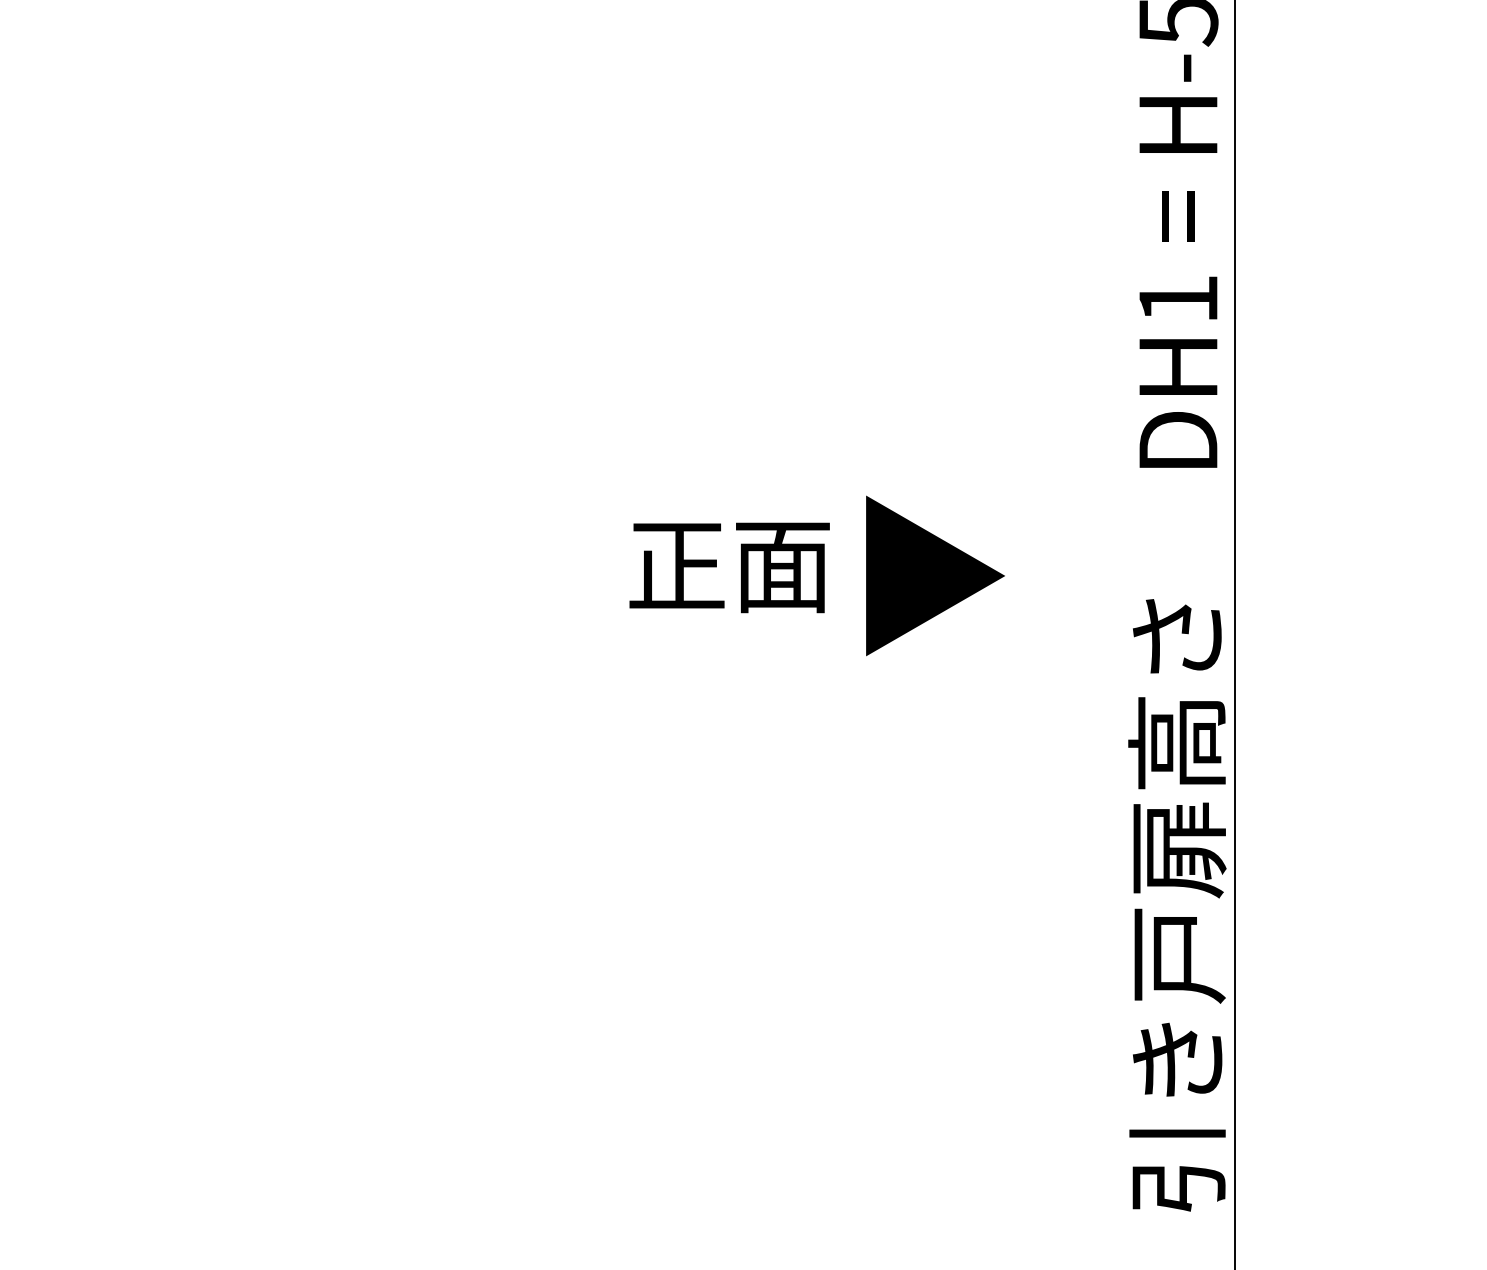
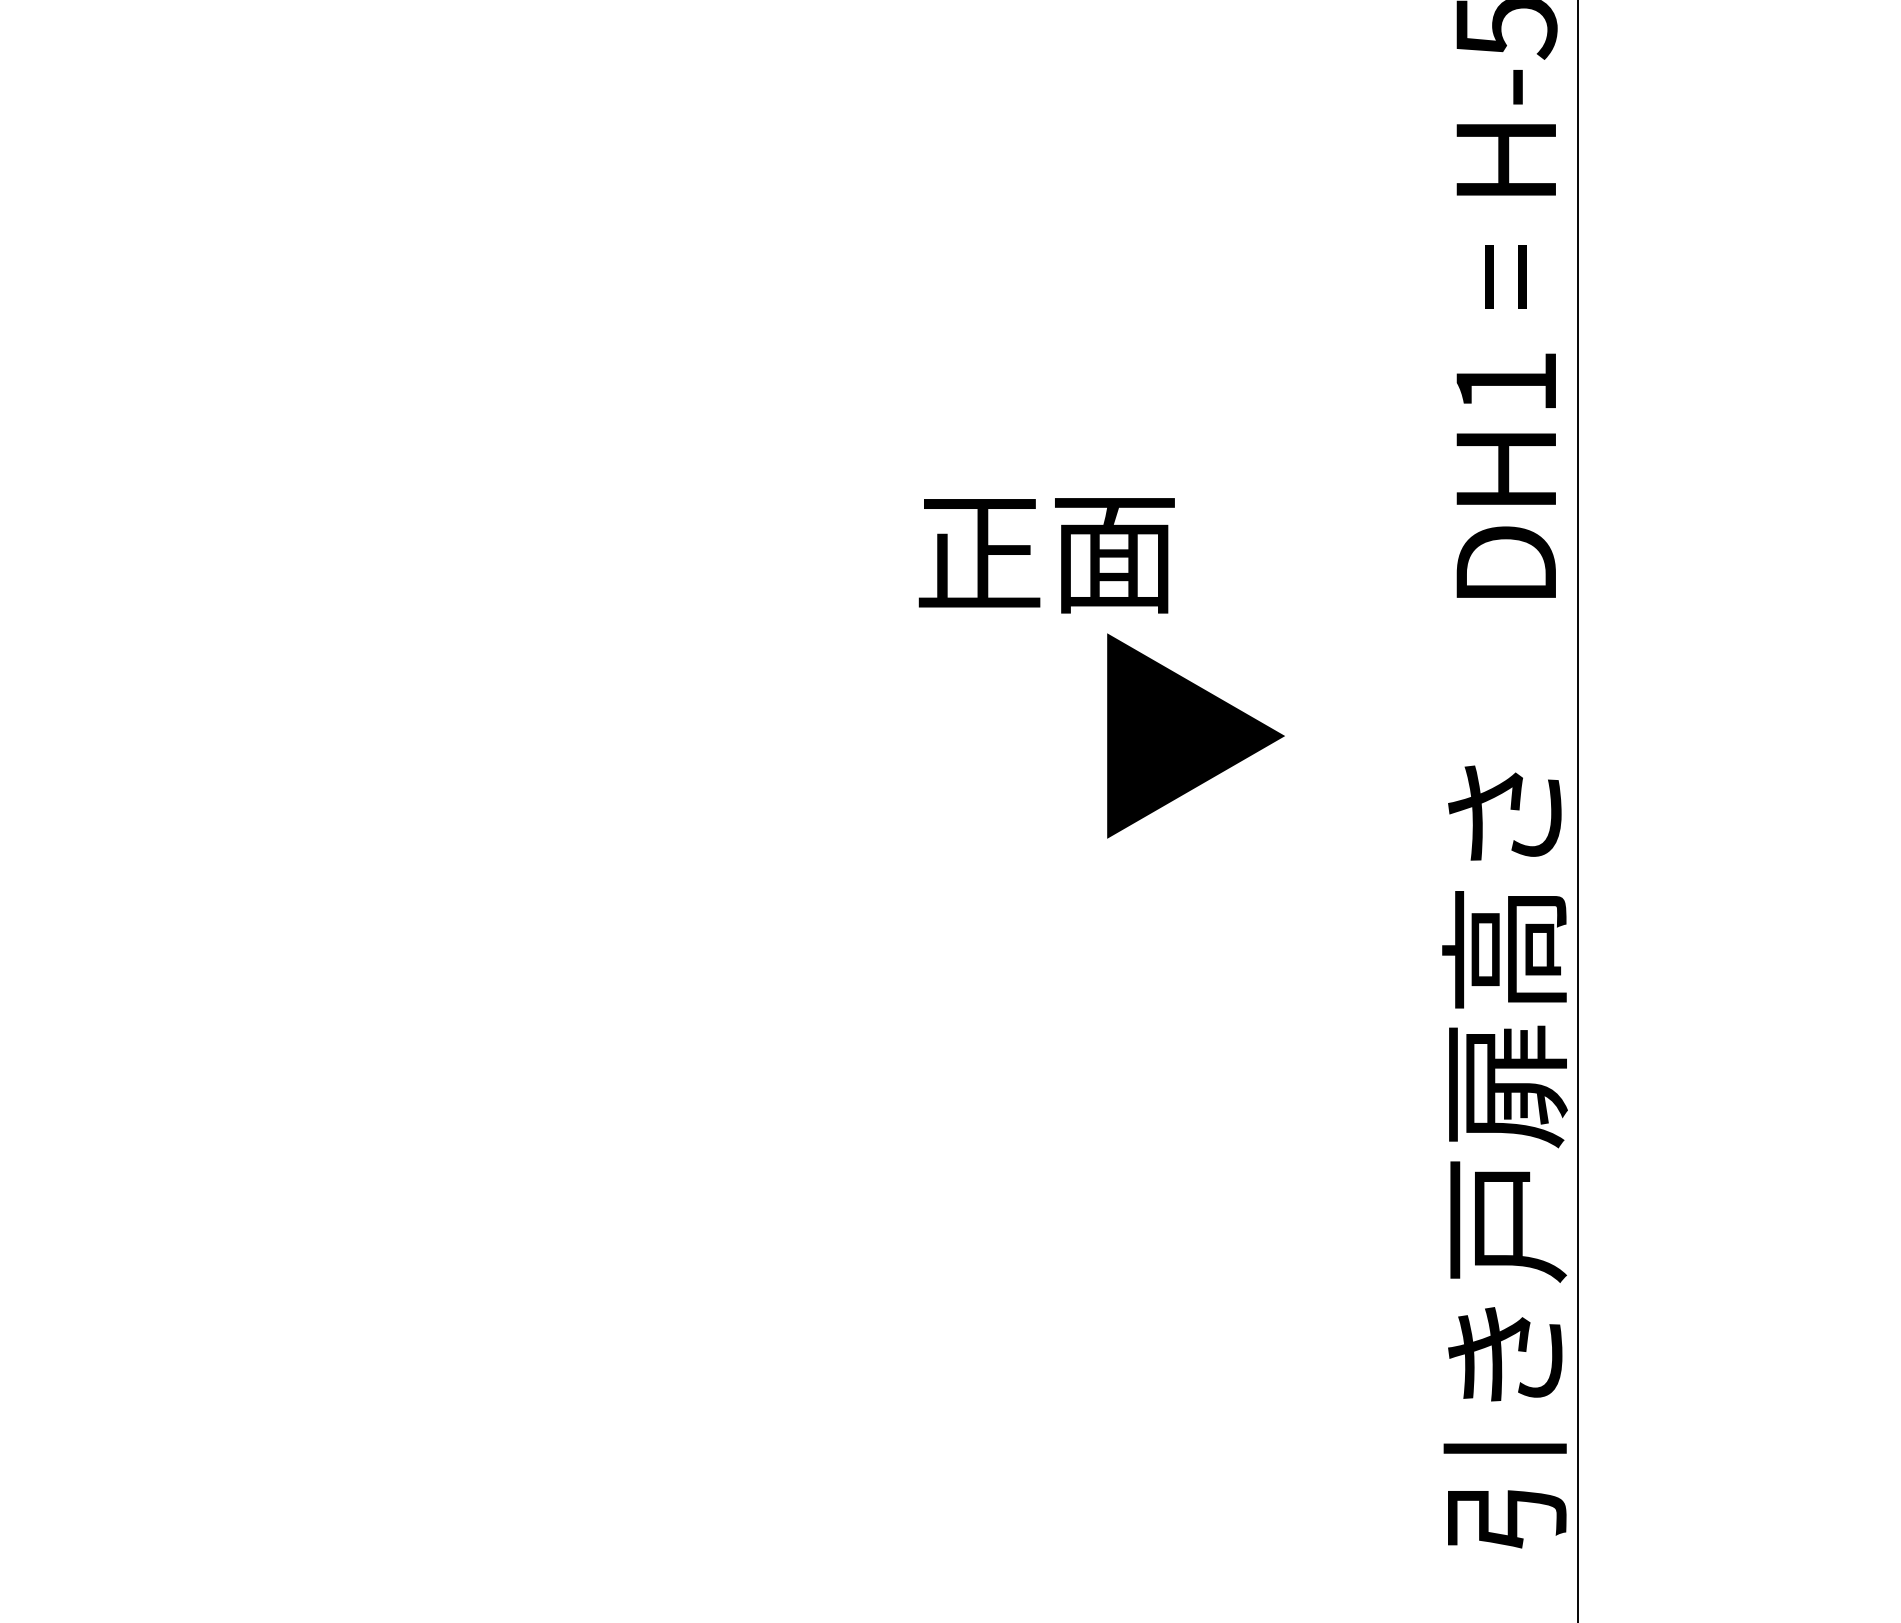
text: (729, 567) -> (1046, 555), moved

